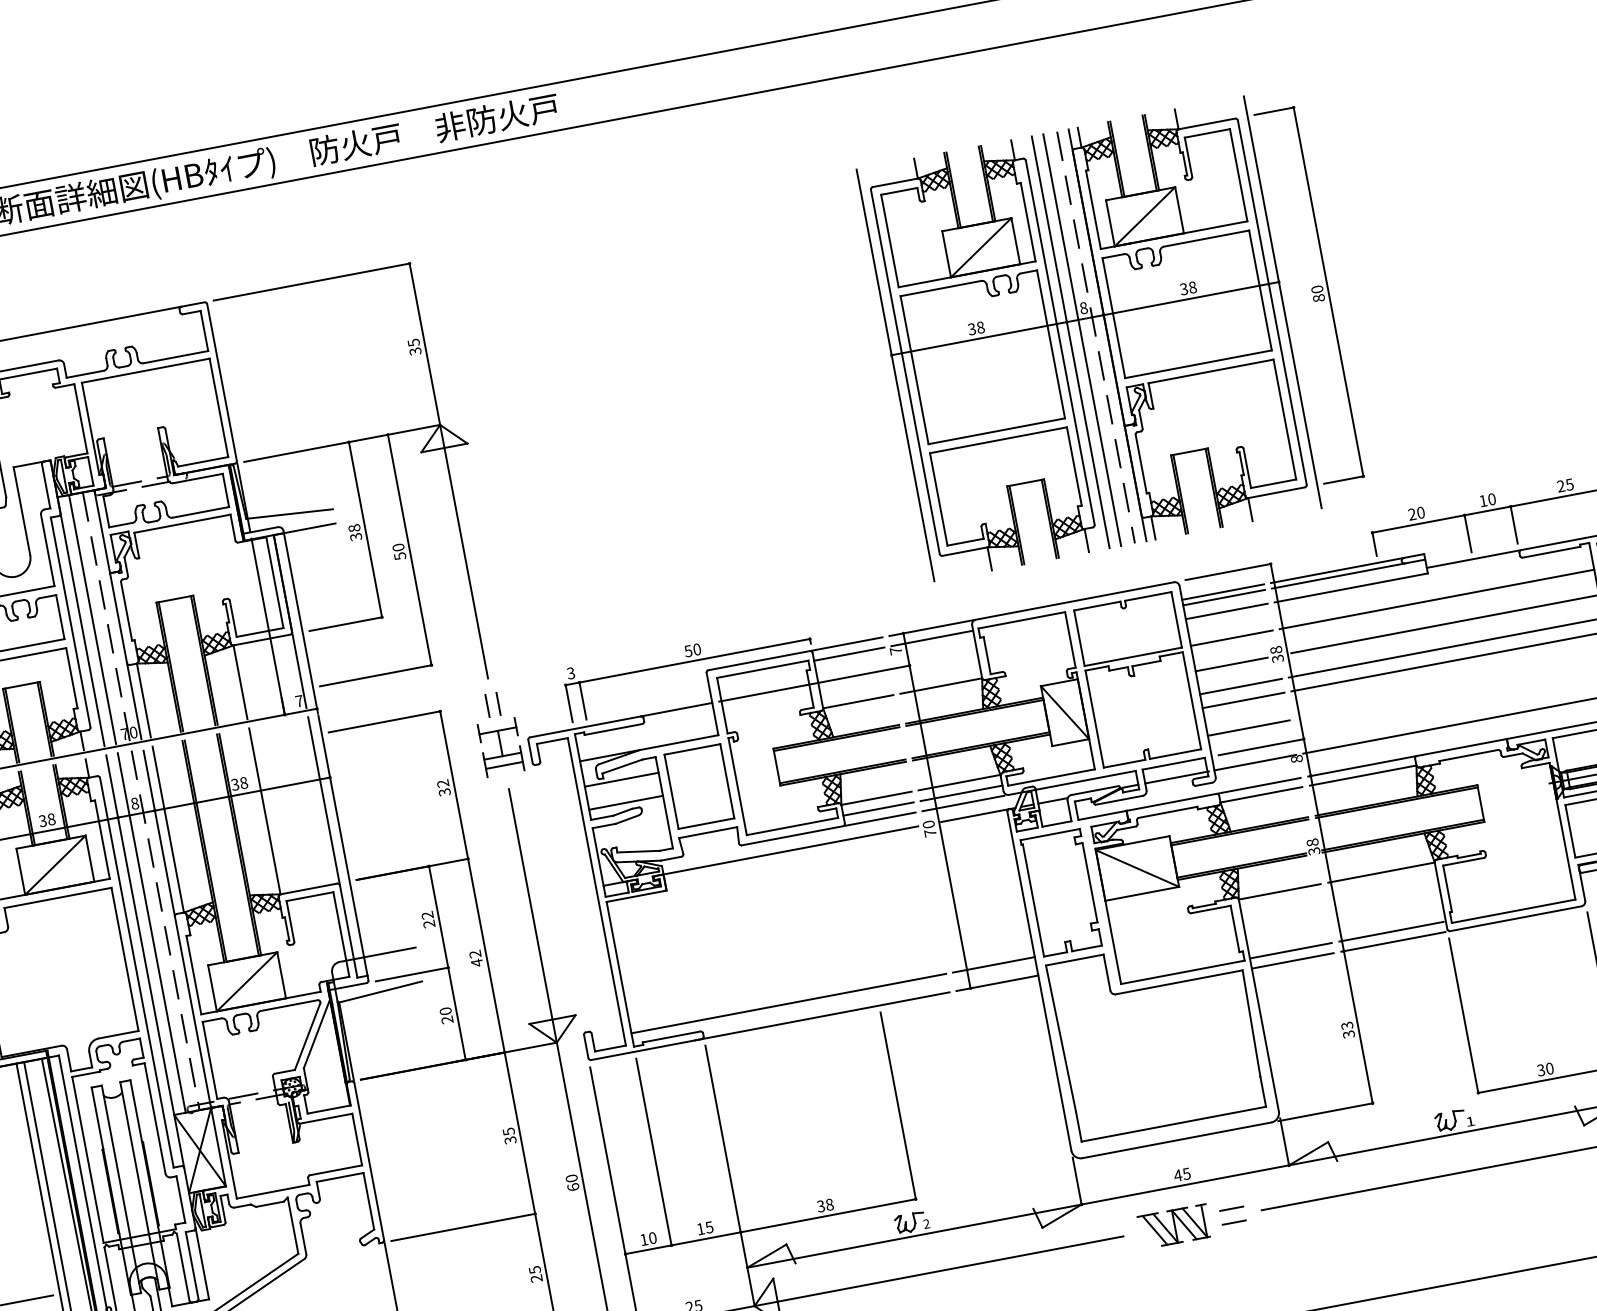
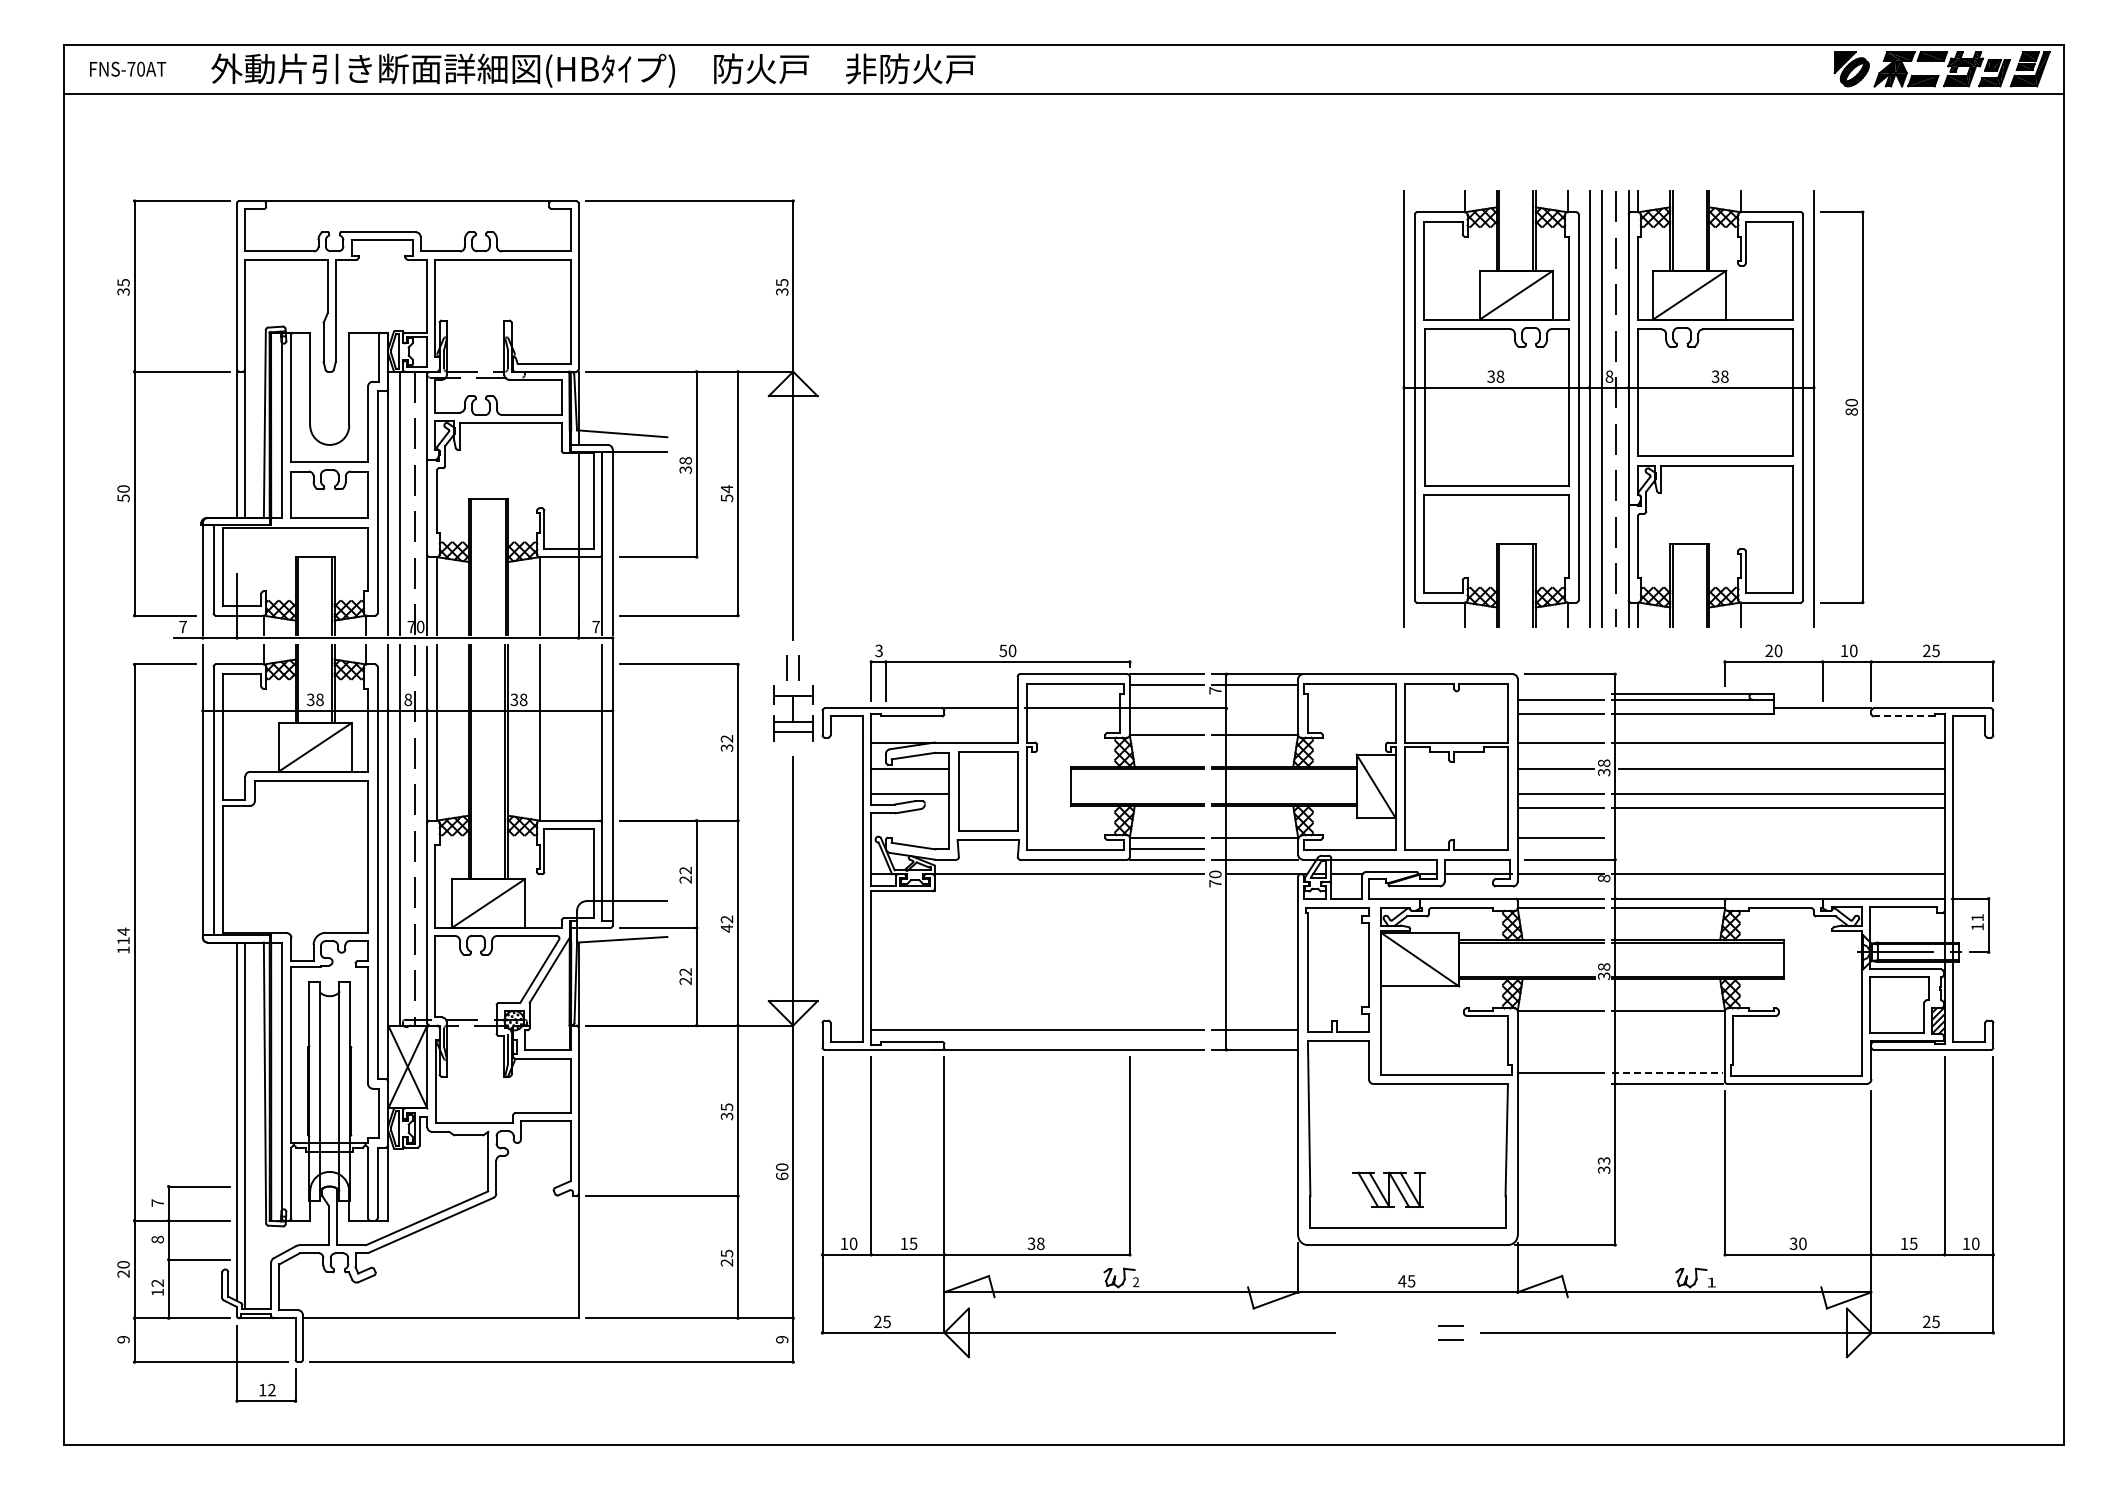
part: (1112, 333) -> (1633, 408), moved
text: (398, 548) -> (726, 489), 50 -> 54
line: (1550, 552) -> (1903, 716), solid -> dashed
line: (1222, 591) -> (1560, 693), removed
line: (961, 793) -> (1254, 848), removed
line: (1392, 931) -> (1668, 1073), solid -> dashed
line: (1292, 961) -> (1560, 1084), removed
text: (445, 1010) -> (685, 971), 20 -> 22
part: (1174, 1226) -> (1388, 1189), moved

